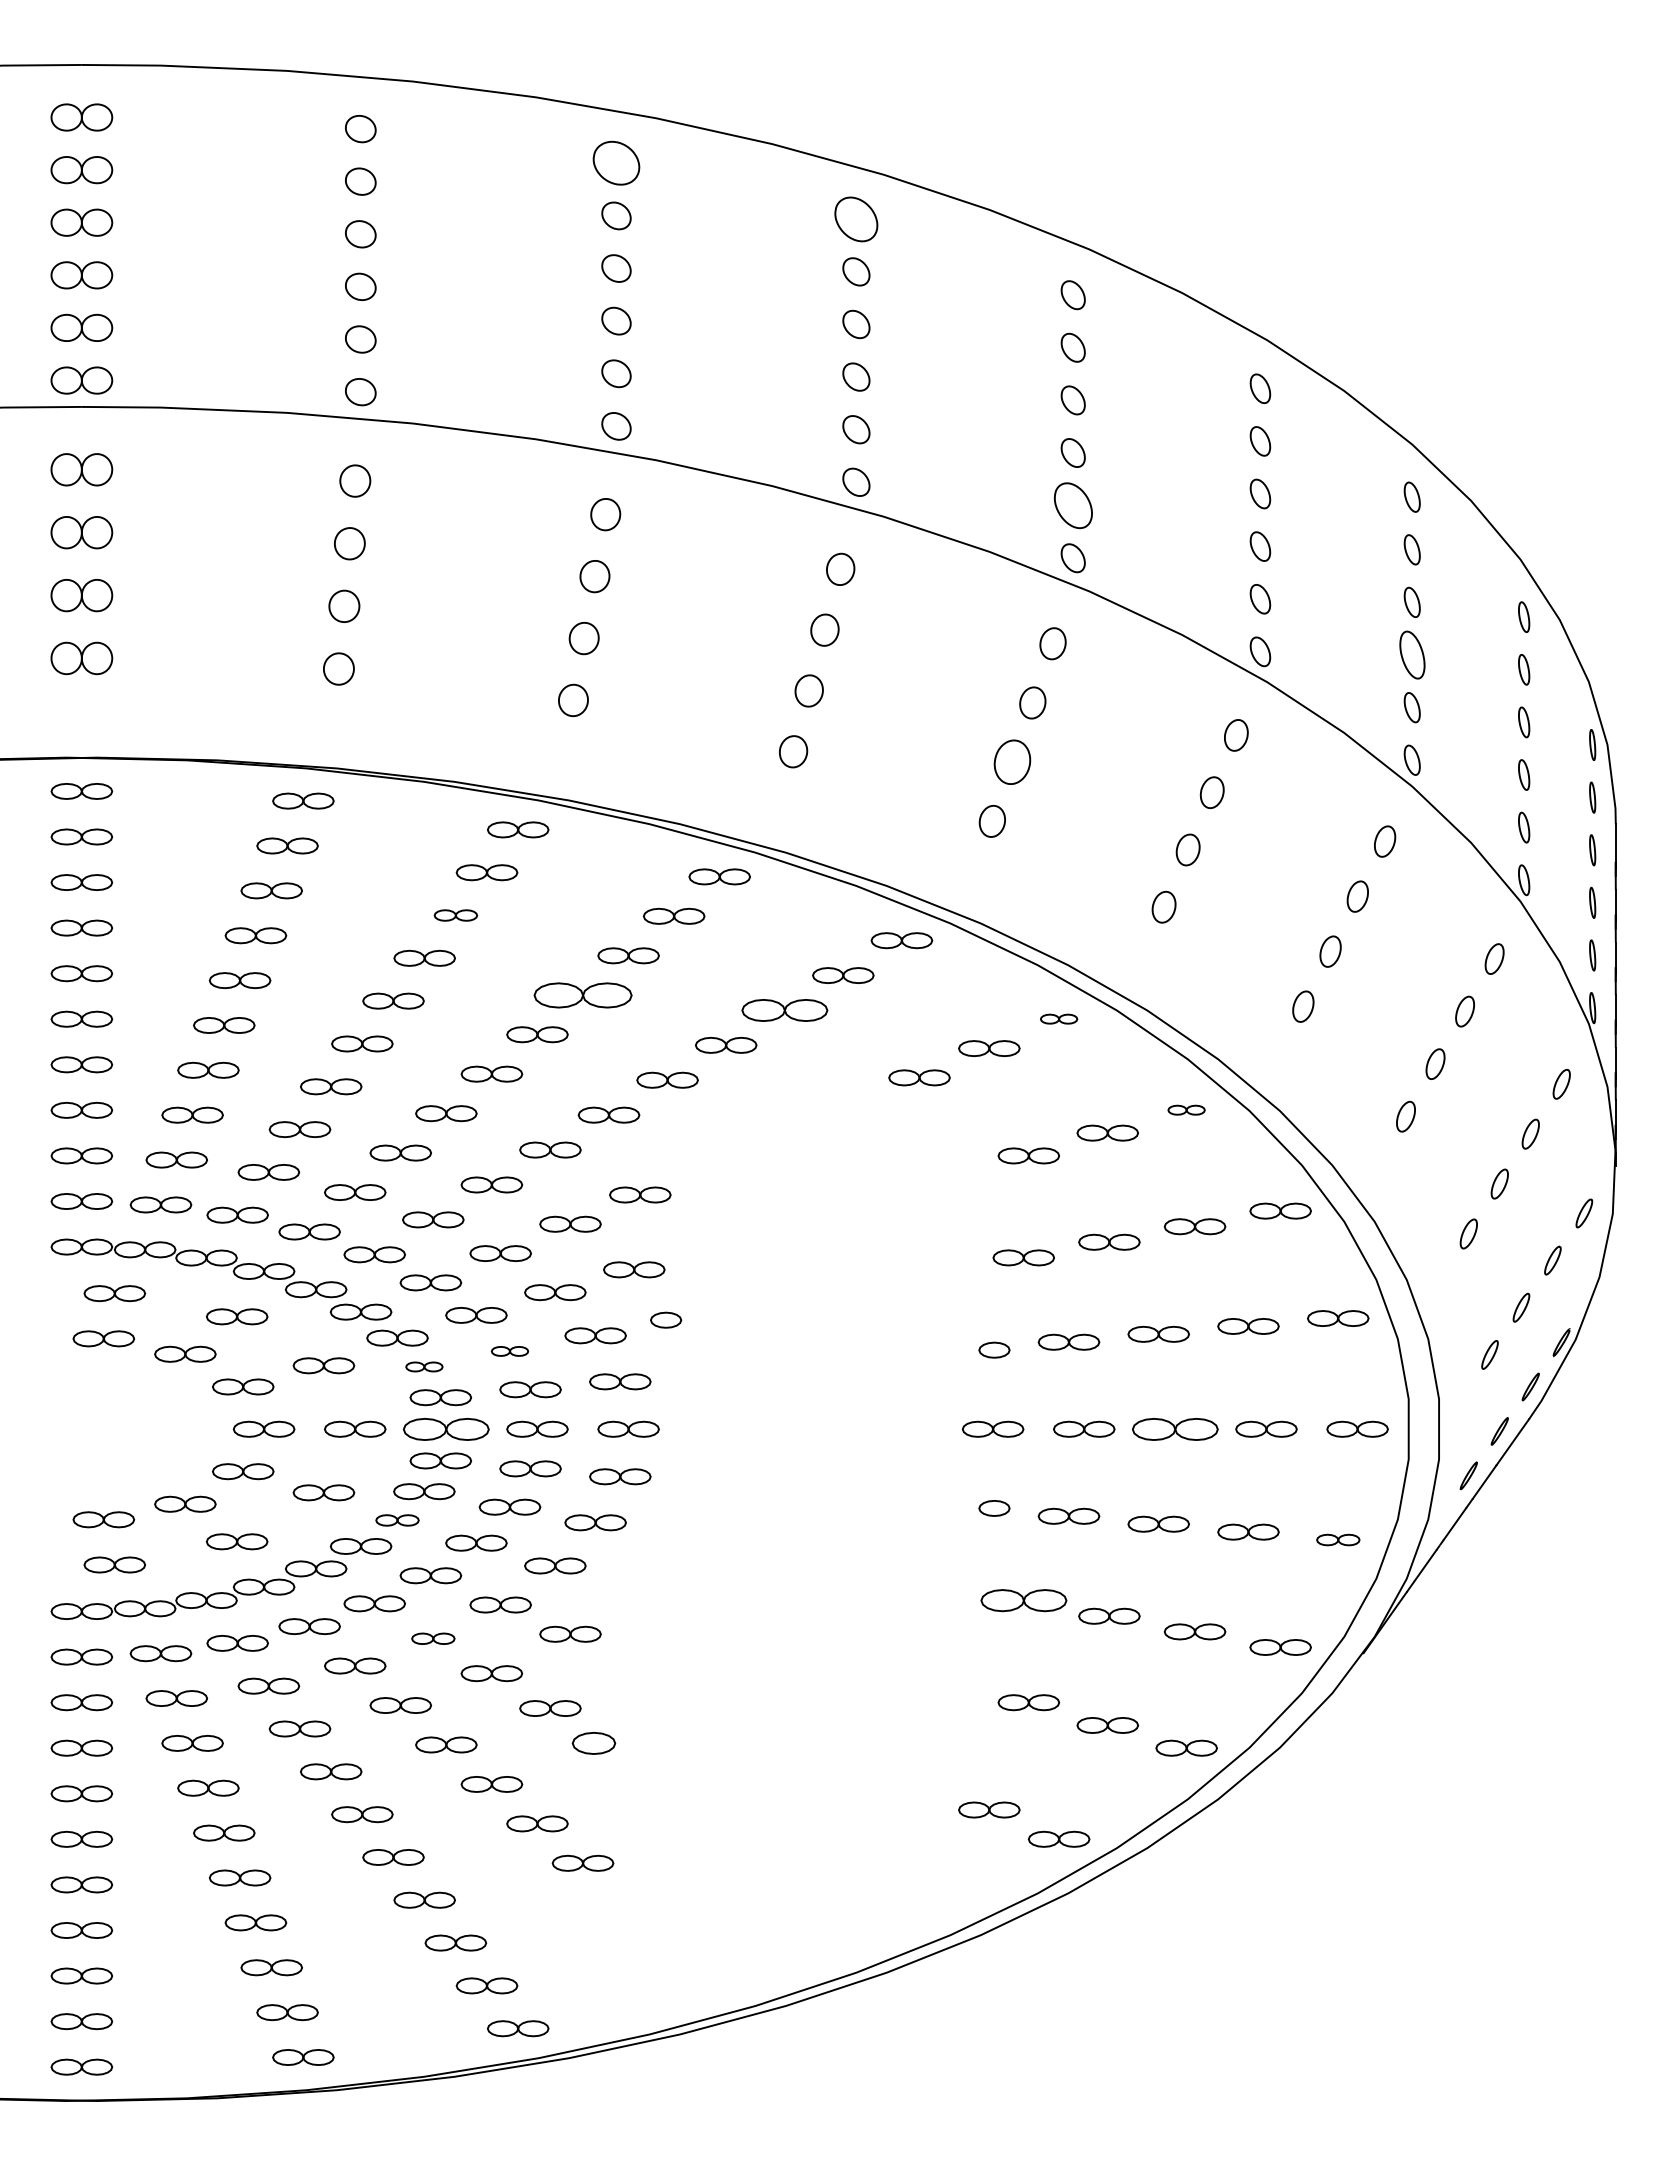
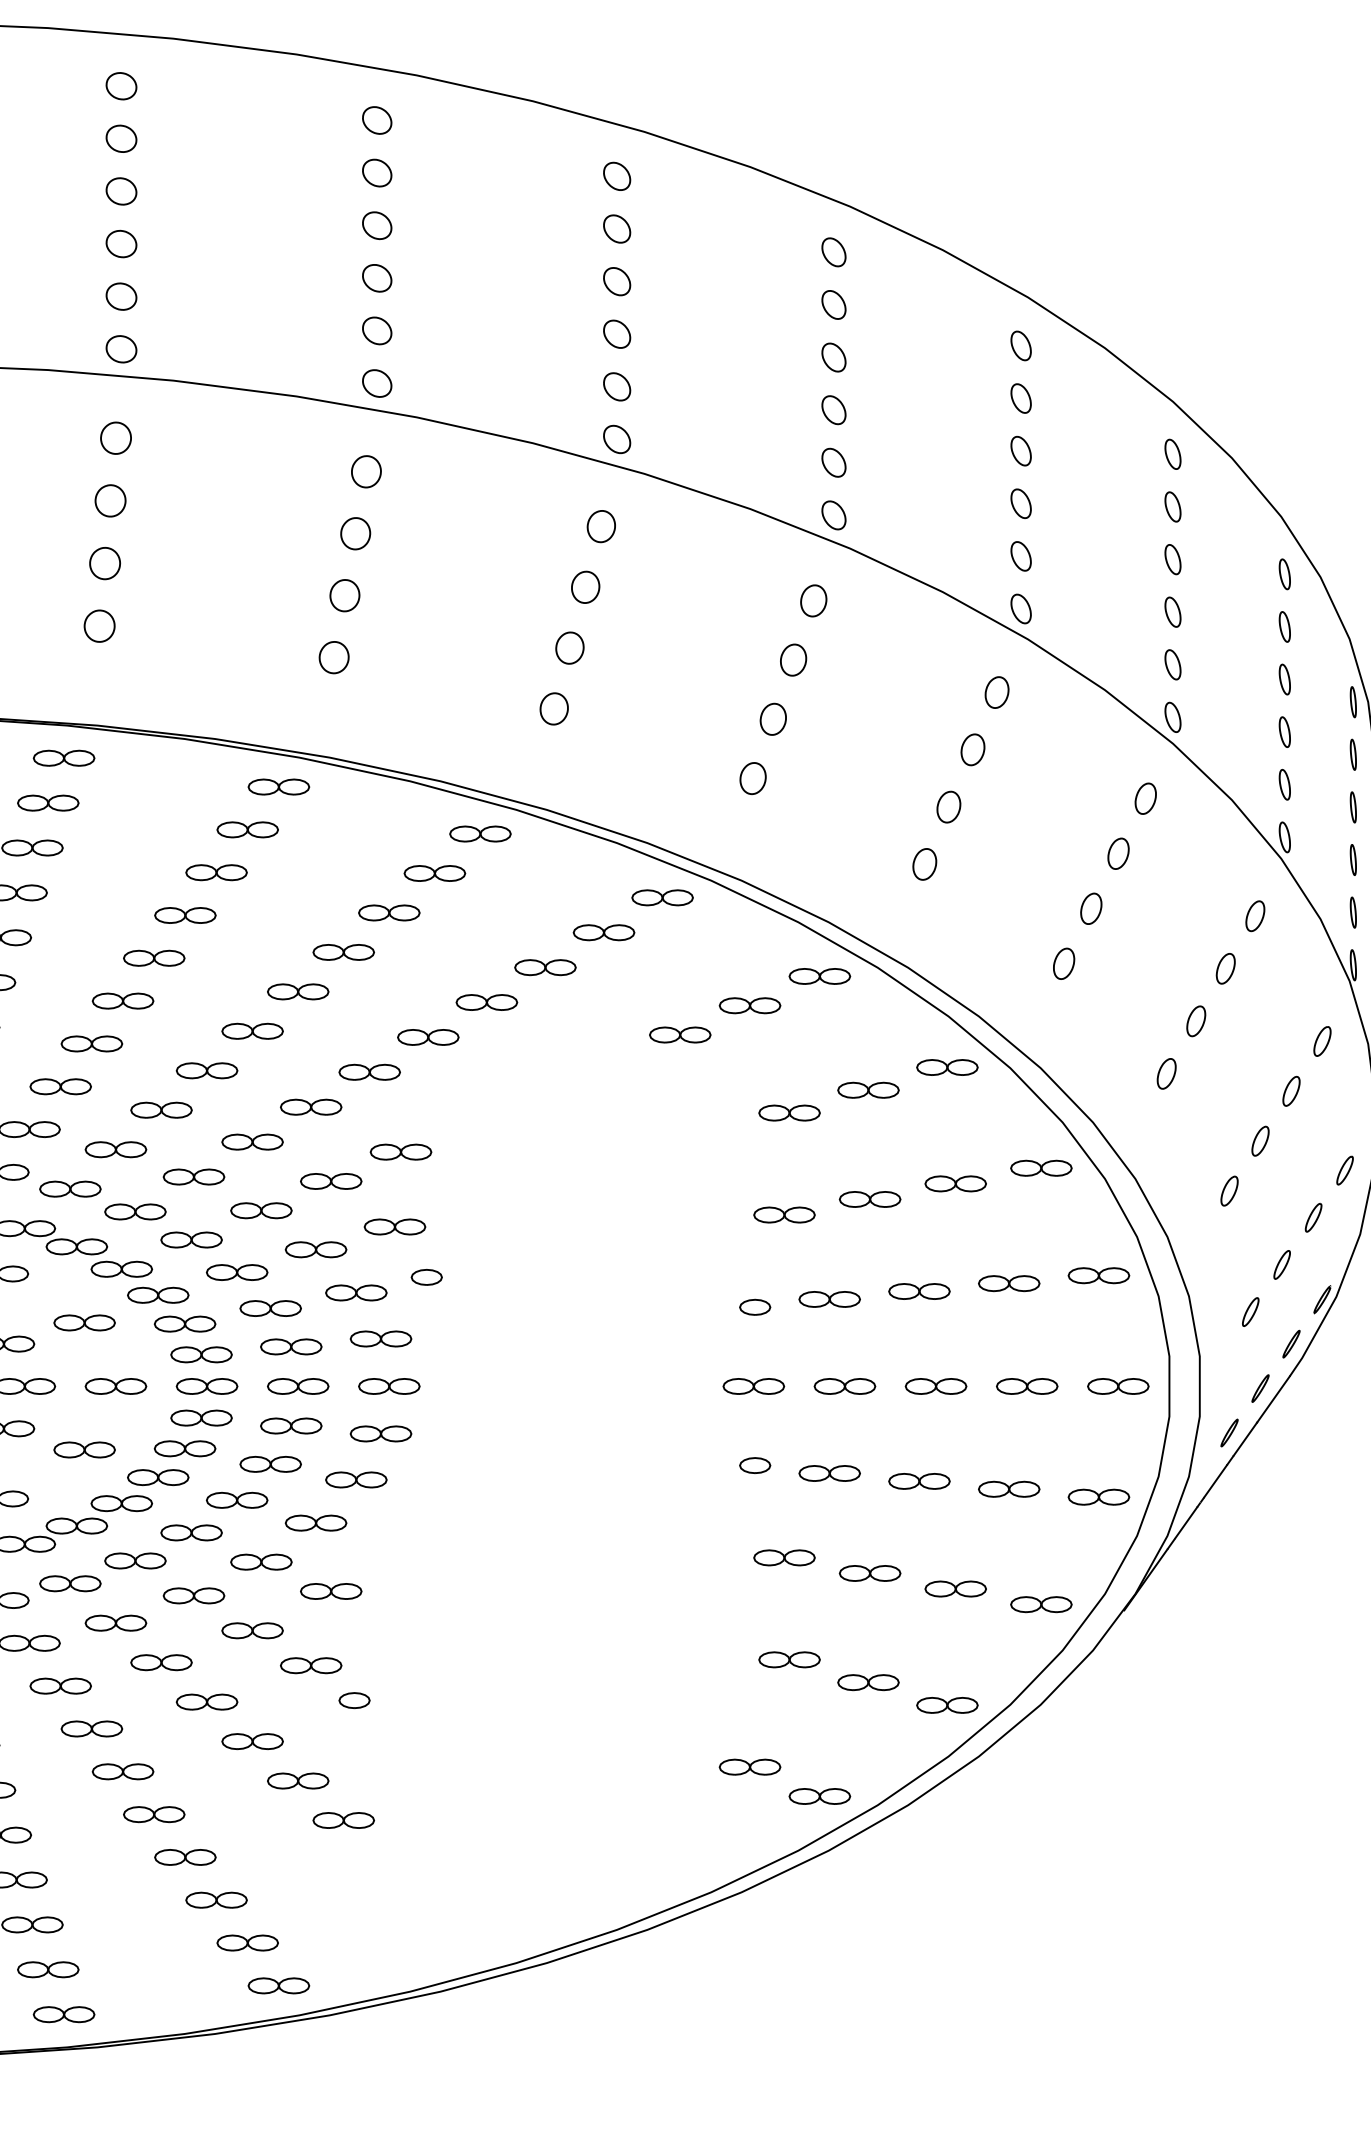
part: (616, 163) -> (377, 120), size x0.62
part: (856, 218) -> (617, 175), size x0.62
part: (1072, 505) -> (833, 462), size x0.62
part: (1411, 654) -> (1172, 611), size x0.62
part: (1012, 761) -> (773, 718), size x0.71
part: (455, 915) -> (216, 872), size x1.43
part: (582, 994) -> (343, 951), size x0.62
part: (784, 1010) -> (545, 967), size x0.71
part: (1058, 1018) -> (819, 975), size x1.67
part: (1186, 1109) -> (947, 1066), size x1.67
part: (509, 1351) -> (270, 1308), size x1.67
part: (424, 1366) -> (185, 1323), size x1.67
part: (446, 1428) -> (207, 1385), size x0.71
part: (1175, 1428) -> (936, 1385), size x0.71
part: (397, 1520) -> (158, 1477), size x1.43
part: (1338, 1539) -> (1099, 1496), size x1.43
part: (1023, 1600) -> (784, 1557), size x0.71
part: (433, 1638) -> (194, 1595), size x1.43
part: (593, 1743) -> (354, 1700), size x0.71

